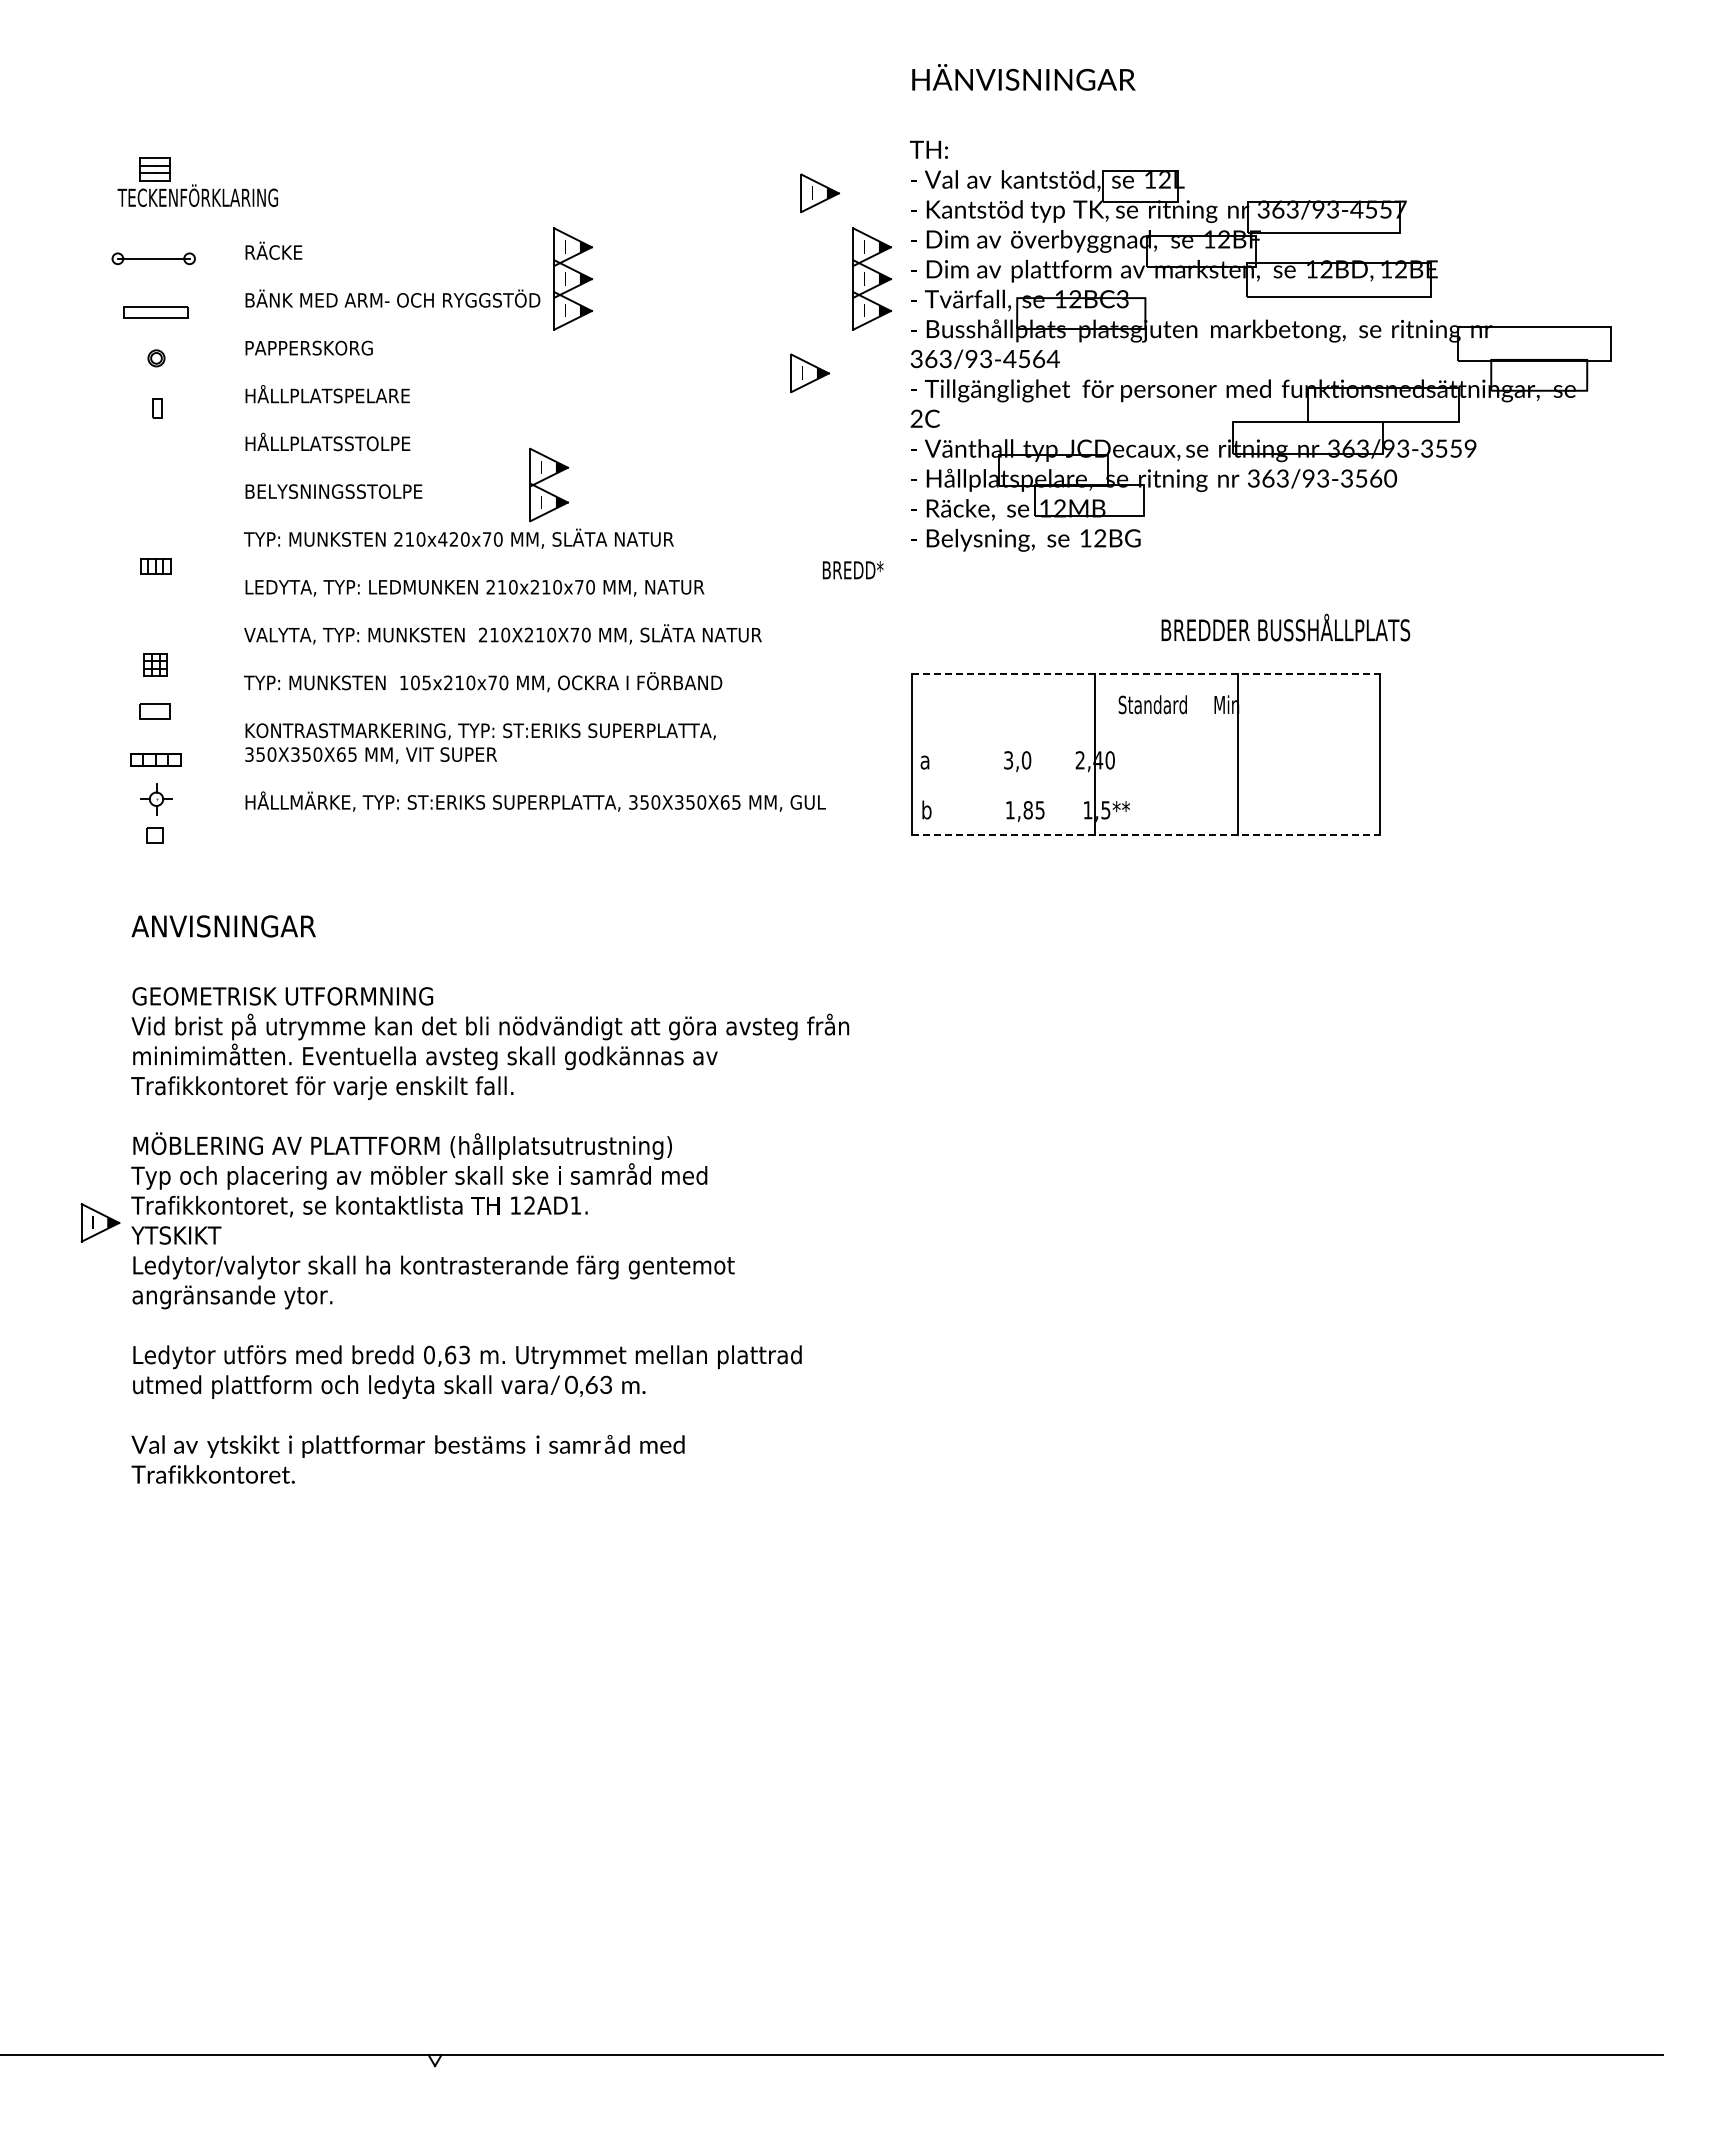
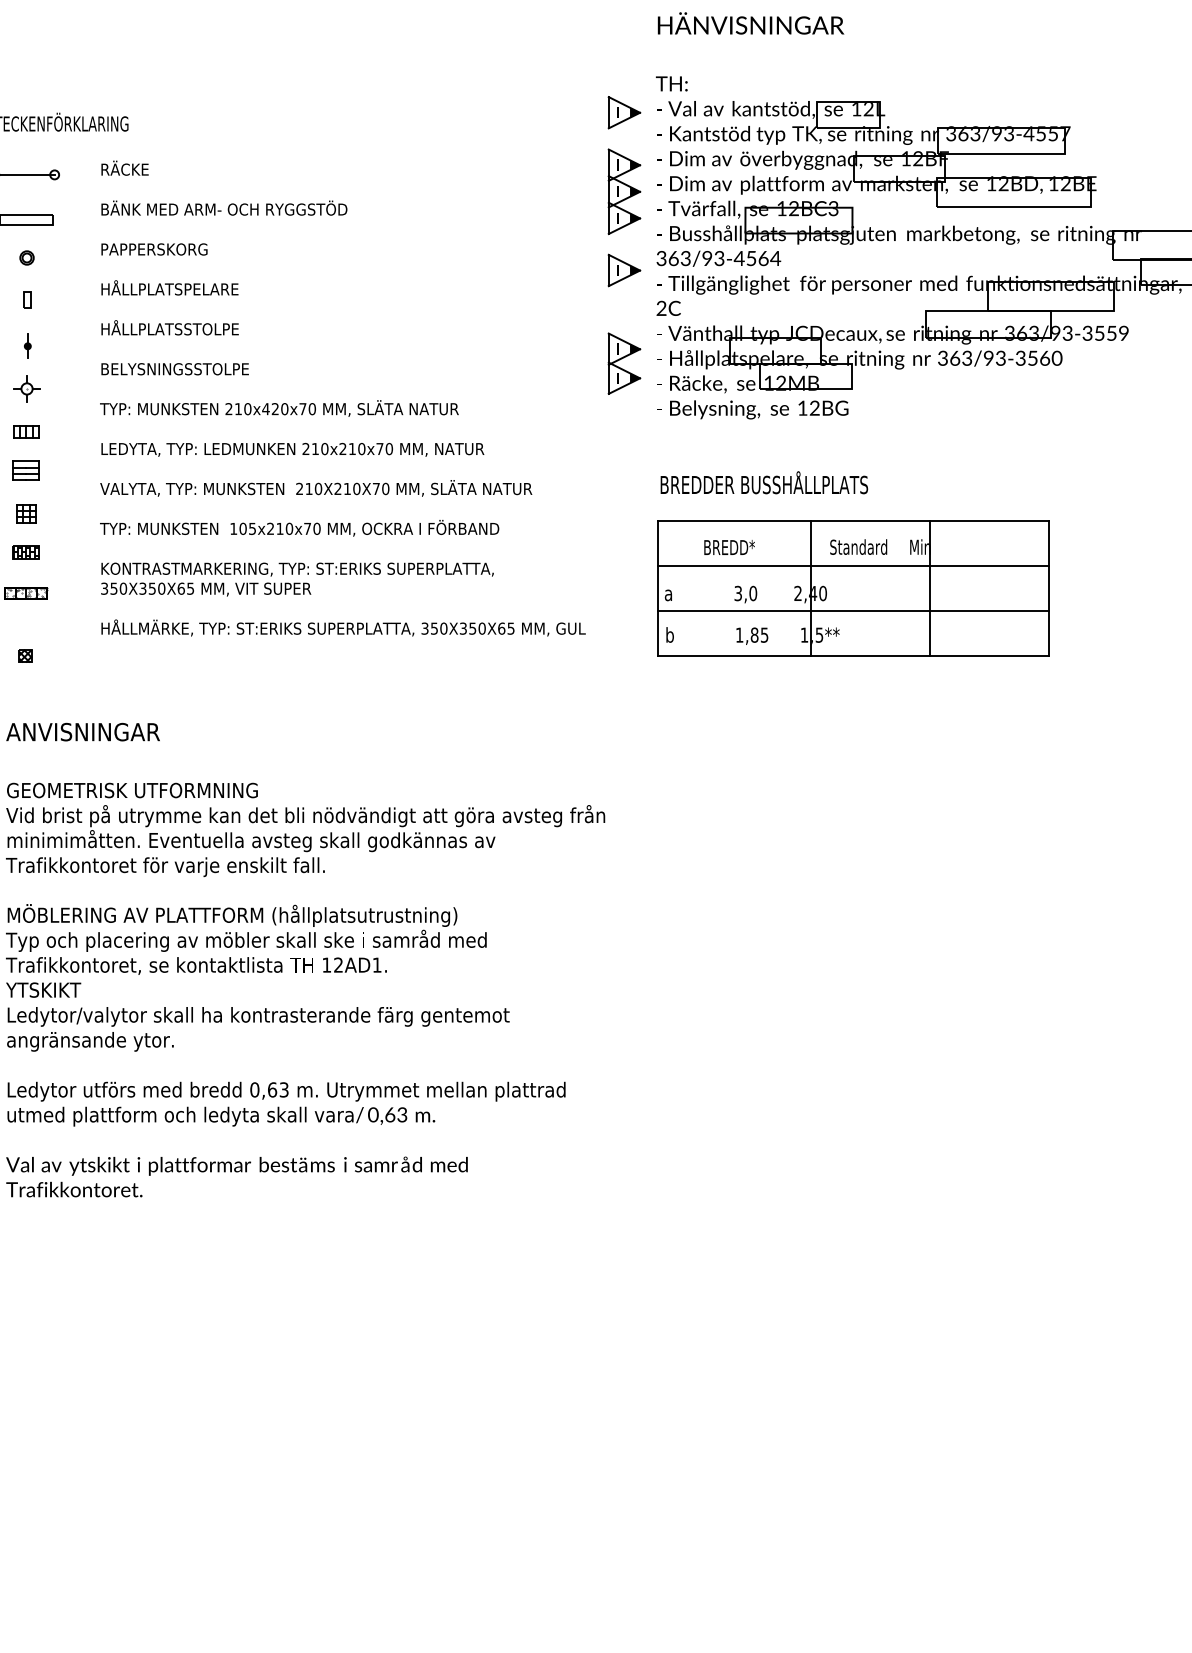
part: (154, 169) -> (25, 470), moved
part: (819, 193) -> (623, 112), moved
part: (572, 278) -> (374, 191), removed
part: (810, 373) -> (624, 270), moved
part: (157, 464) -> (27, 346), added
part: (549, 484) -> (624, 363), moved
text: (853, 570) -> (729, 547), moved
text: (1285, 627) -> (764, 482), moved
line: (1146, 673) -> (853, 521), dashed -> solid
hatch: (155, 710) -> (26, 551), added
line: (1146, 727) -> (853, 566), added
hatch: (156, 760) -> (27, 593), added
line: (1146, 781) -> (853, 611), added
part: (156, 799) -> (27, 389), moved
hatch: (154, 834) -> (25, 655), added
line: (1146, 835) -> (853, 656), dashed -> solid

